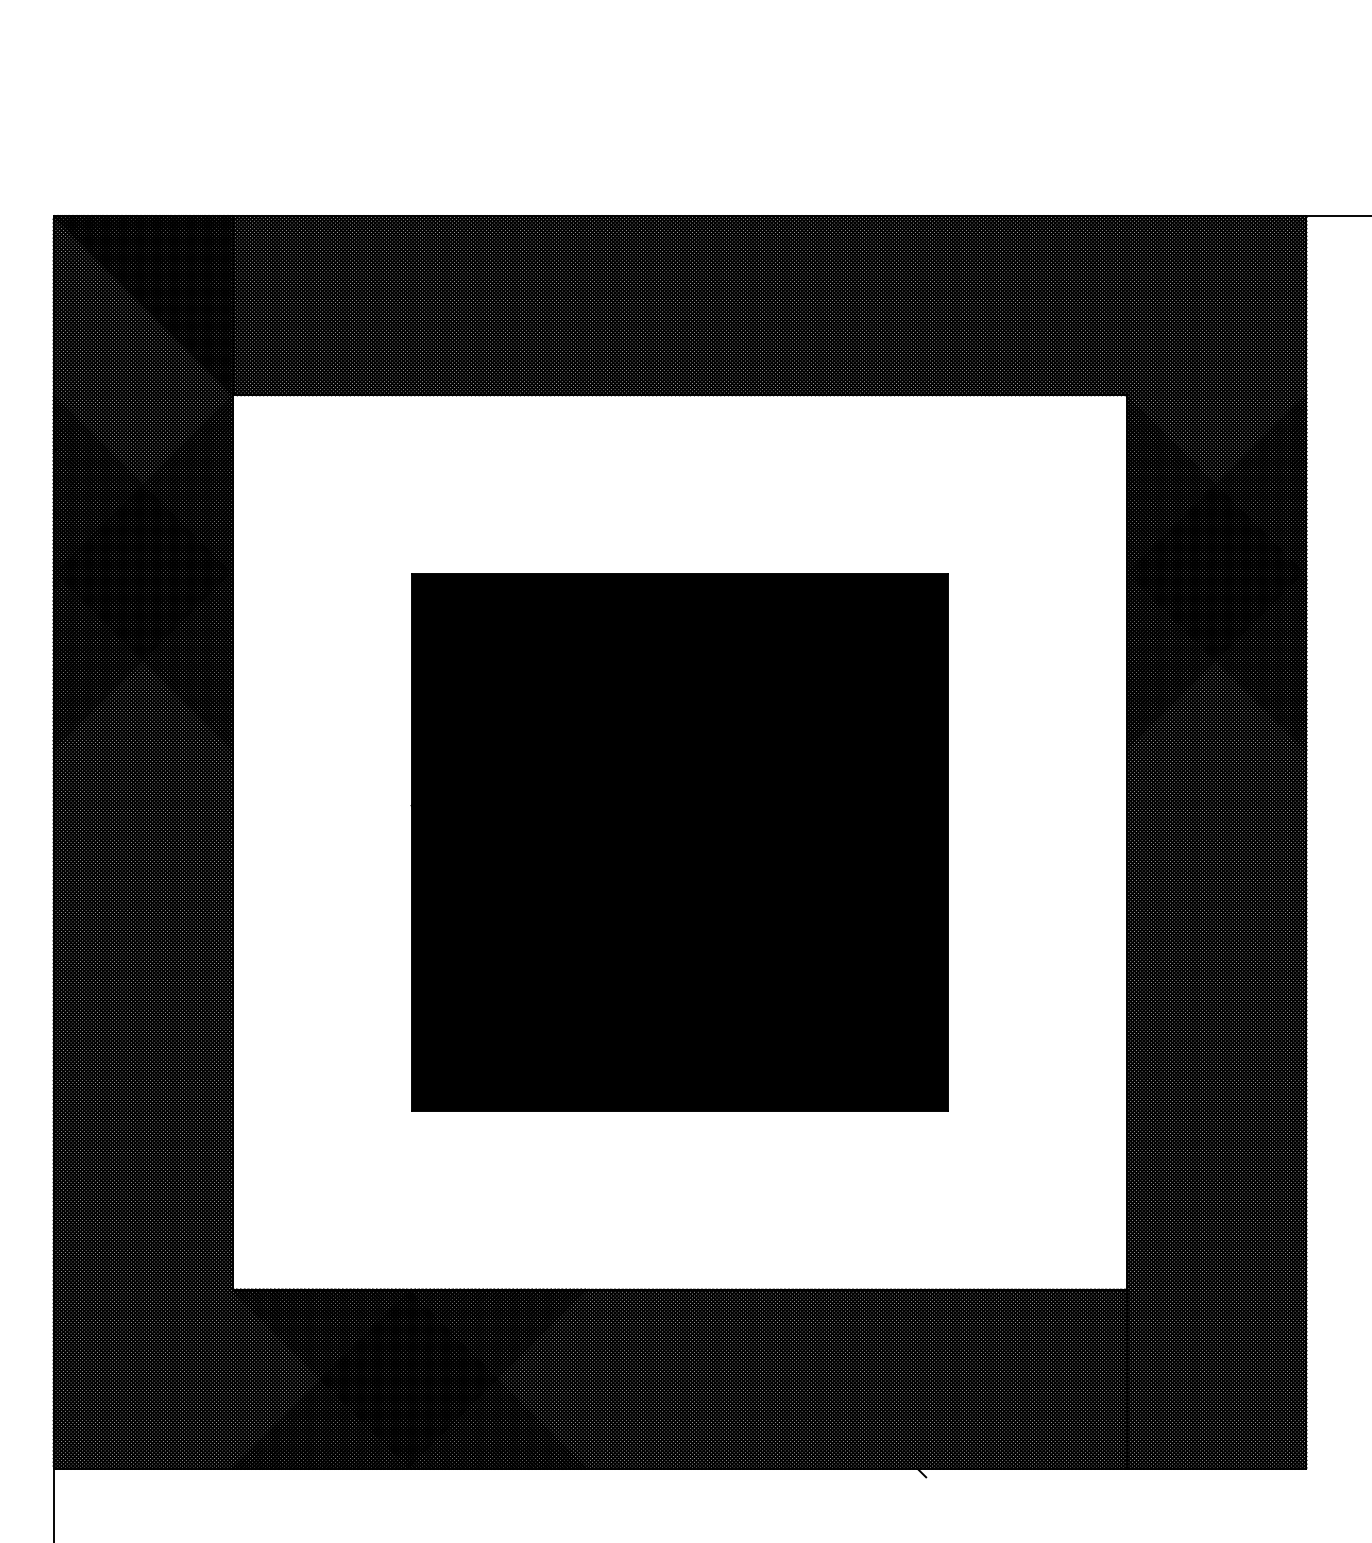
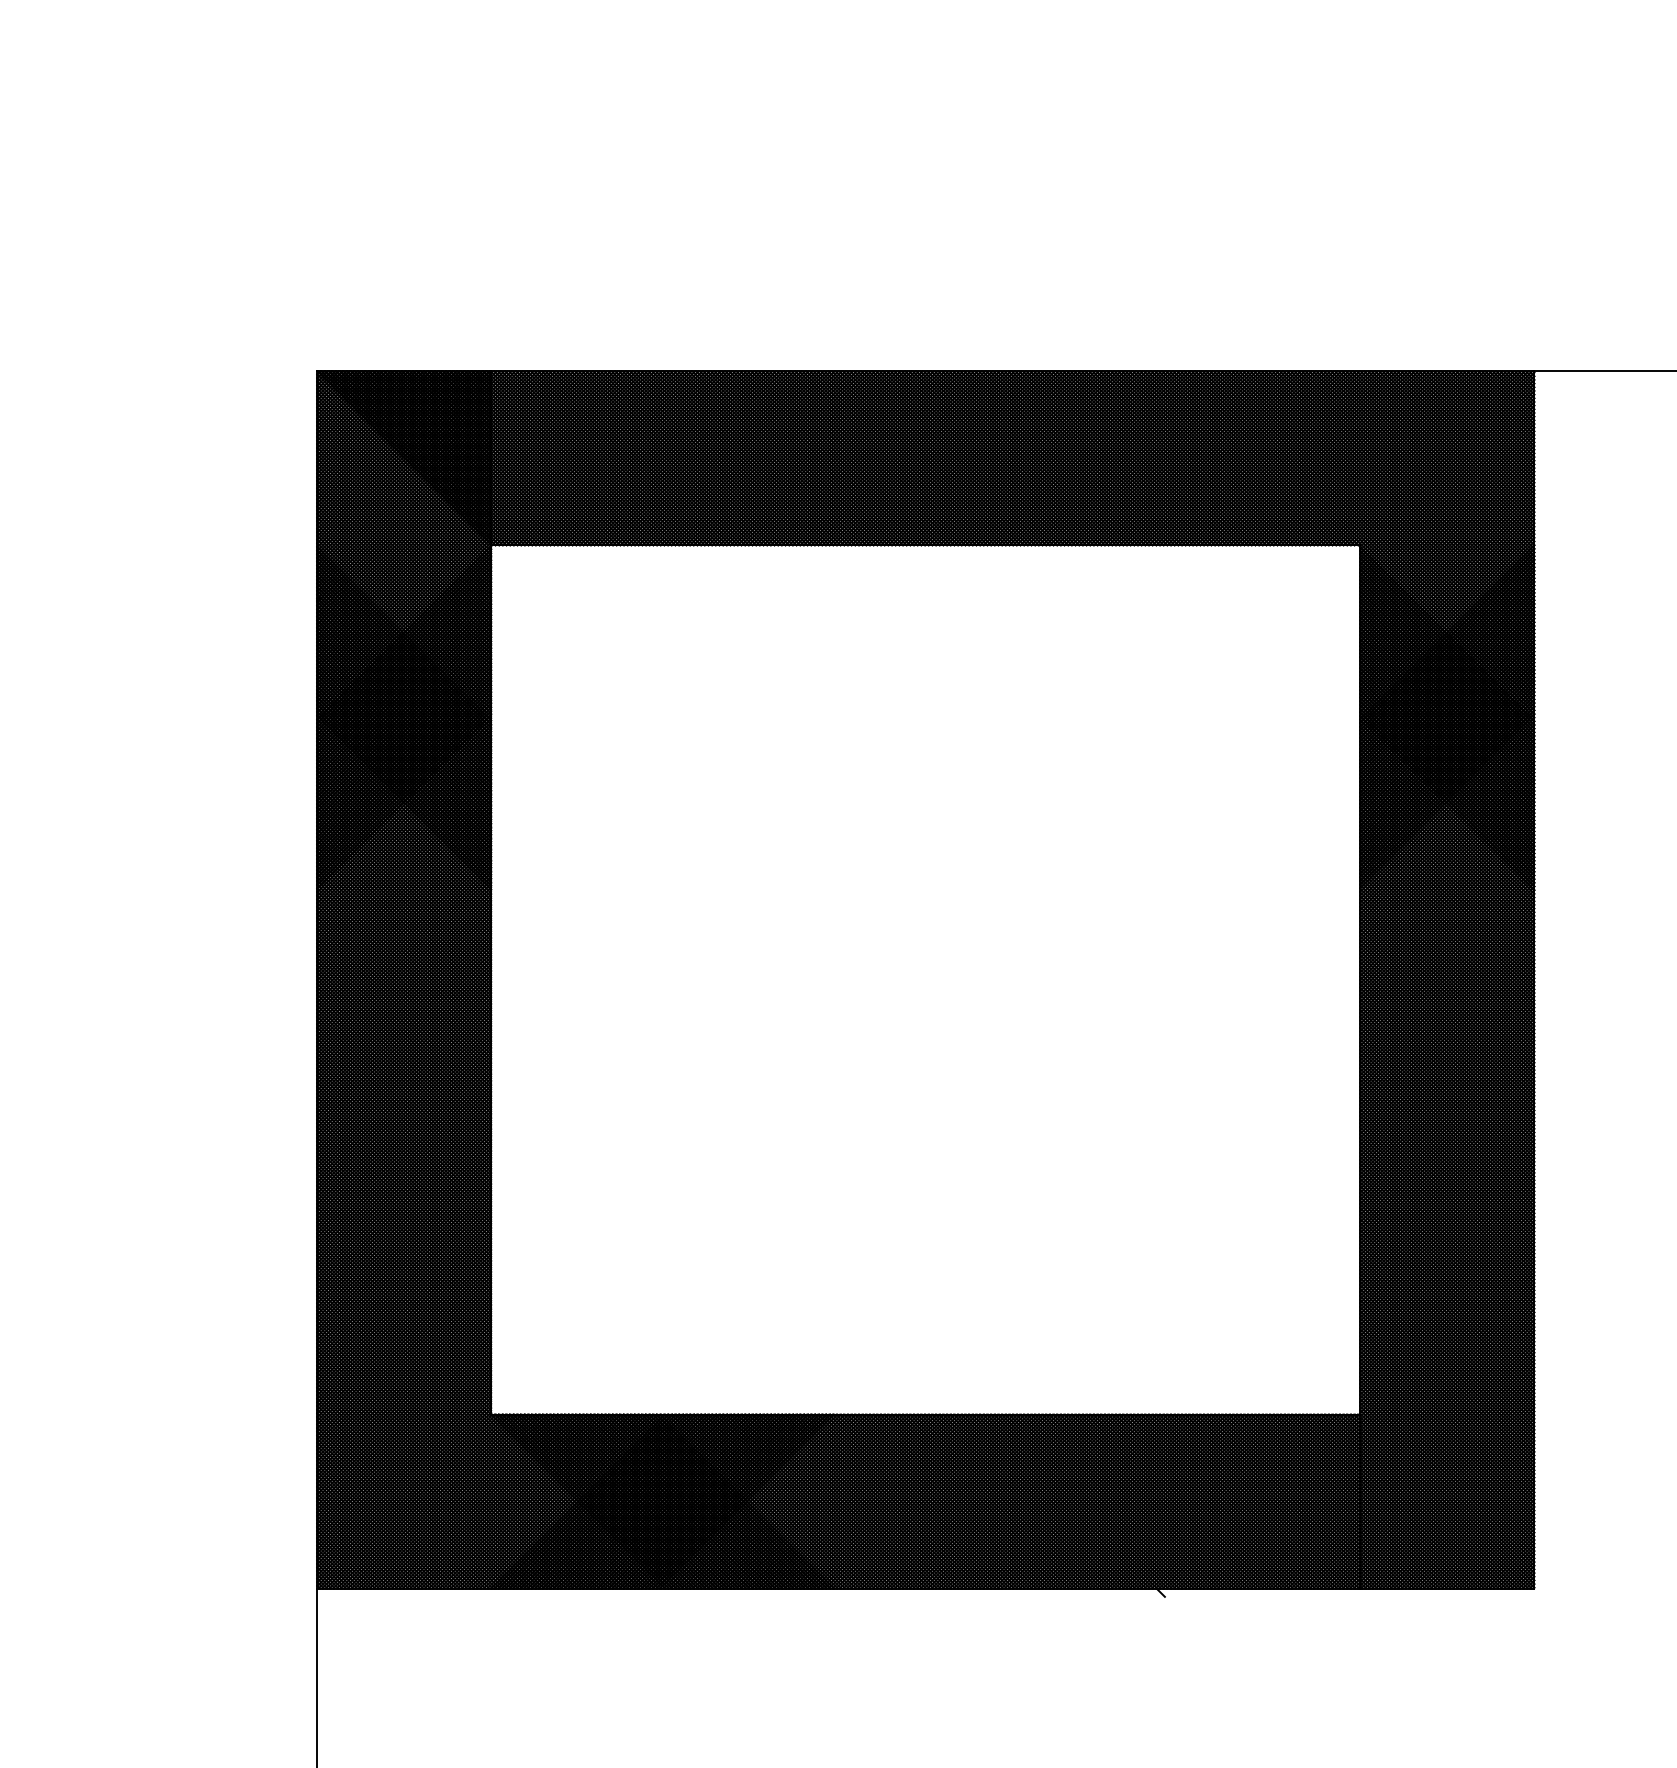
part: (679, 841) -> (925, 979), removed

